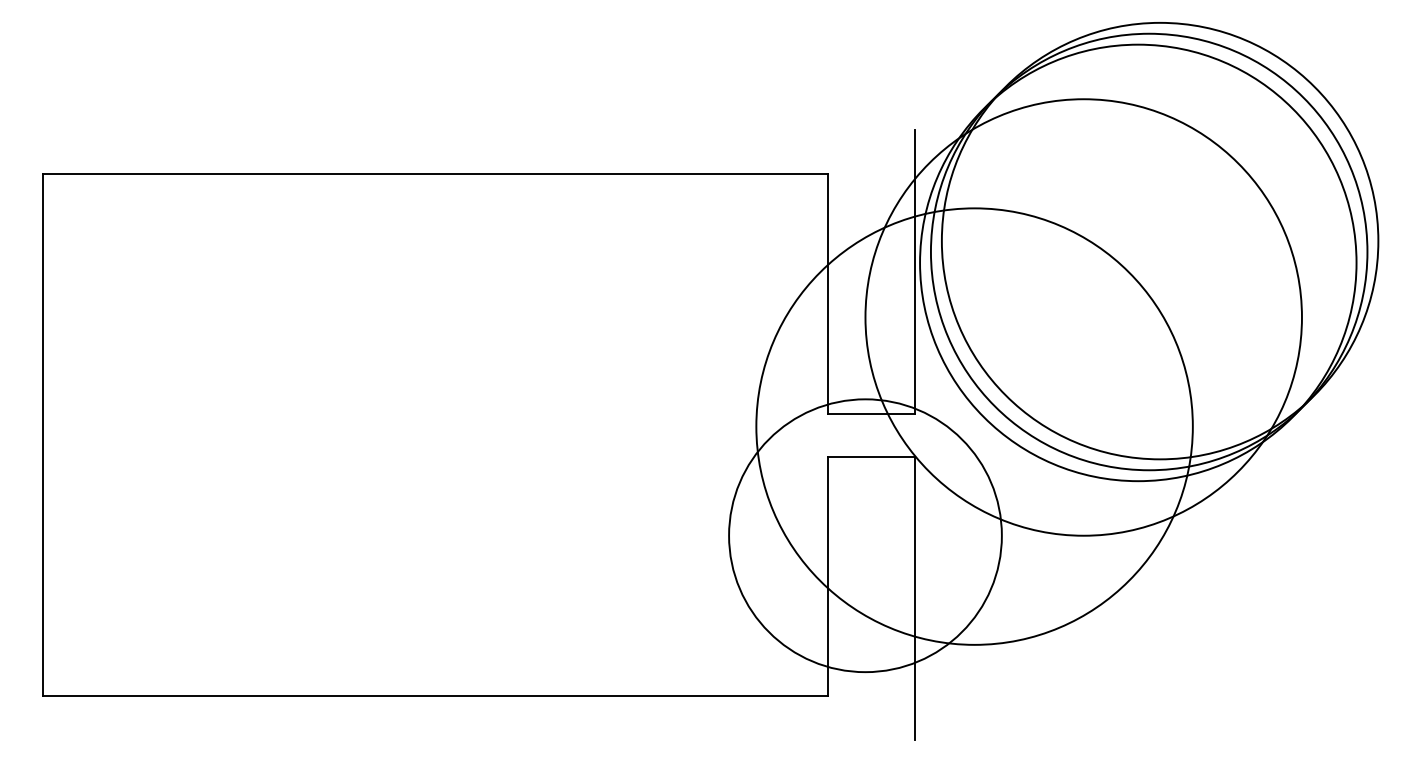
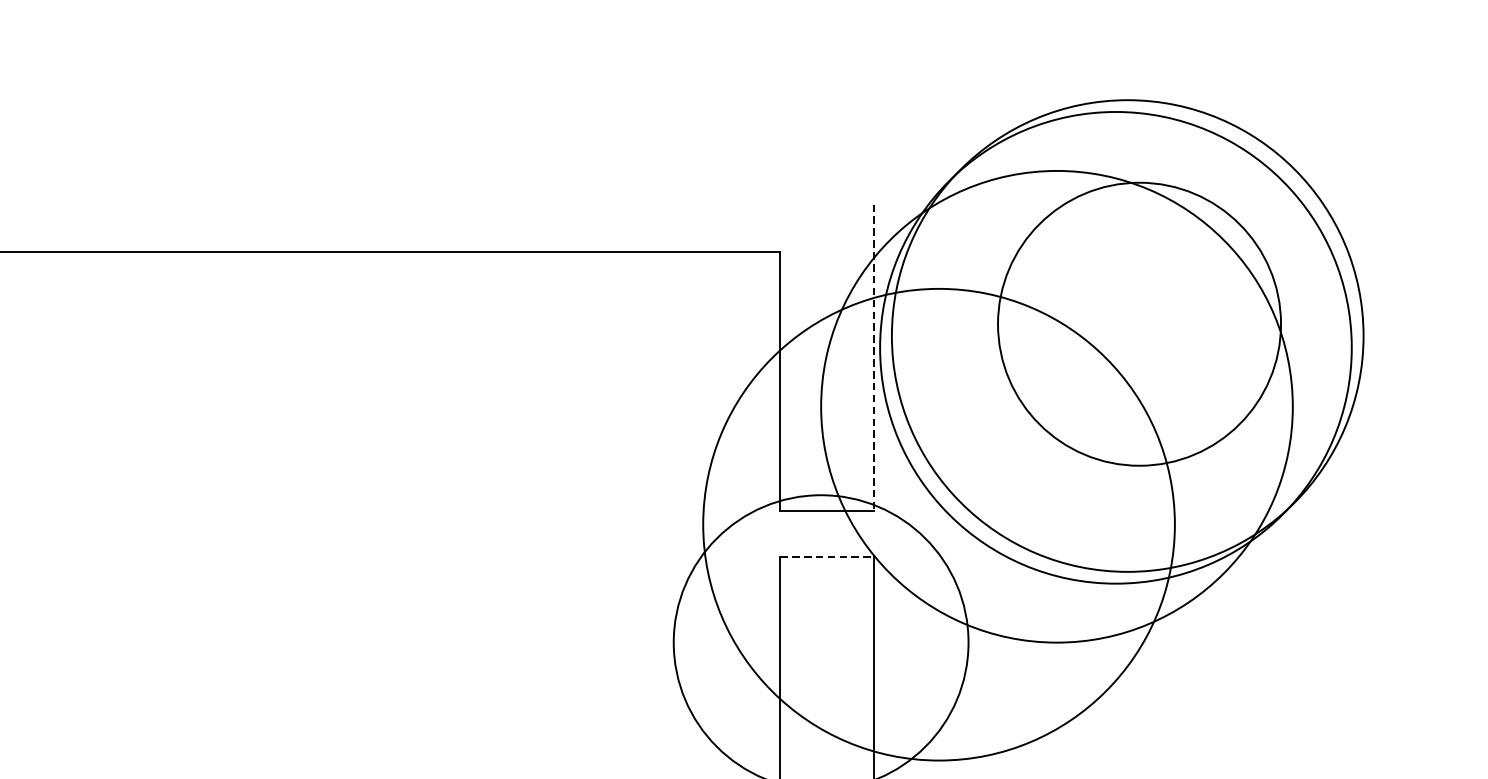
circle: (1159, 240) -> (1138, 323), size x0.6
line: (914, 271) -> (874, 357), solid -> dashed
line: (871, 456) -> (827, 557), solid -> dashed

